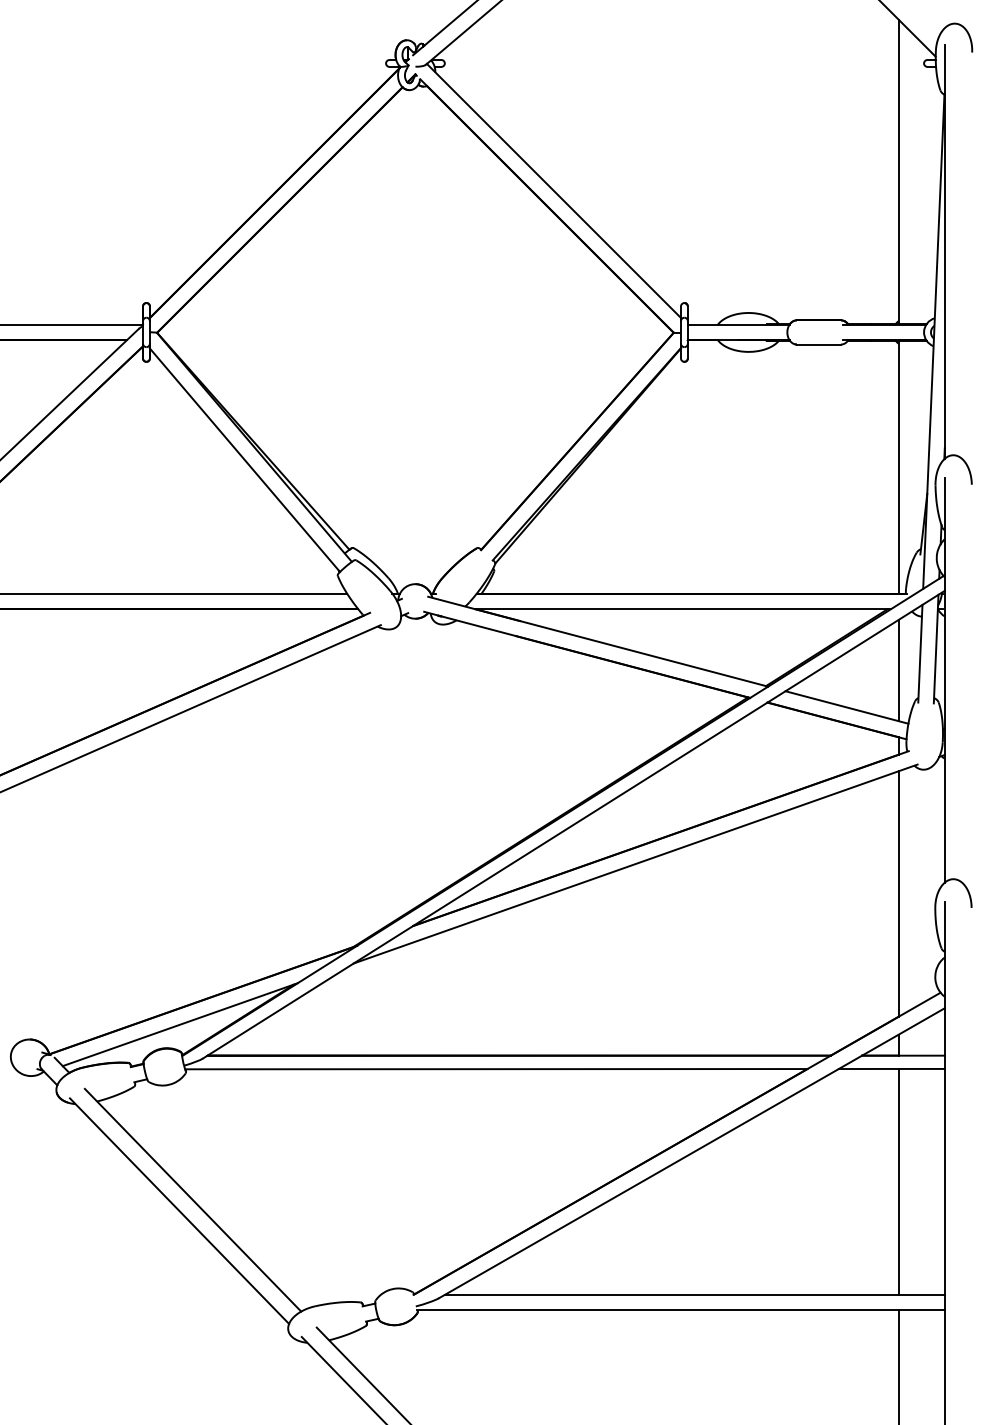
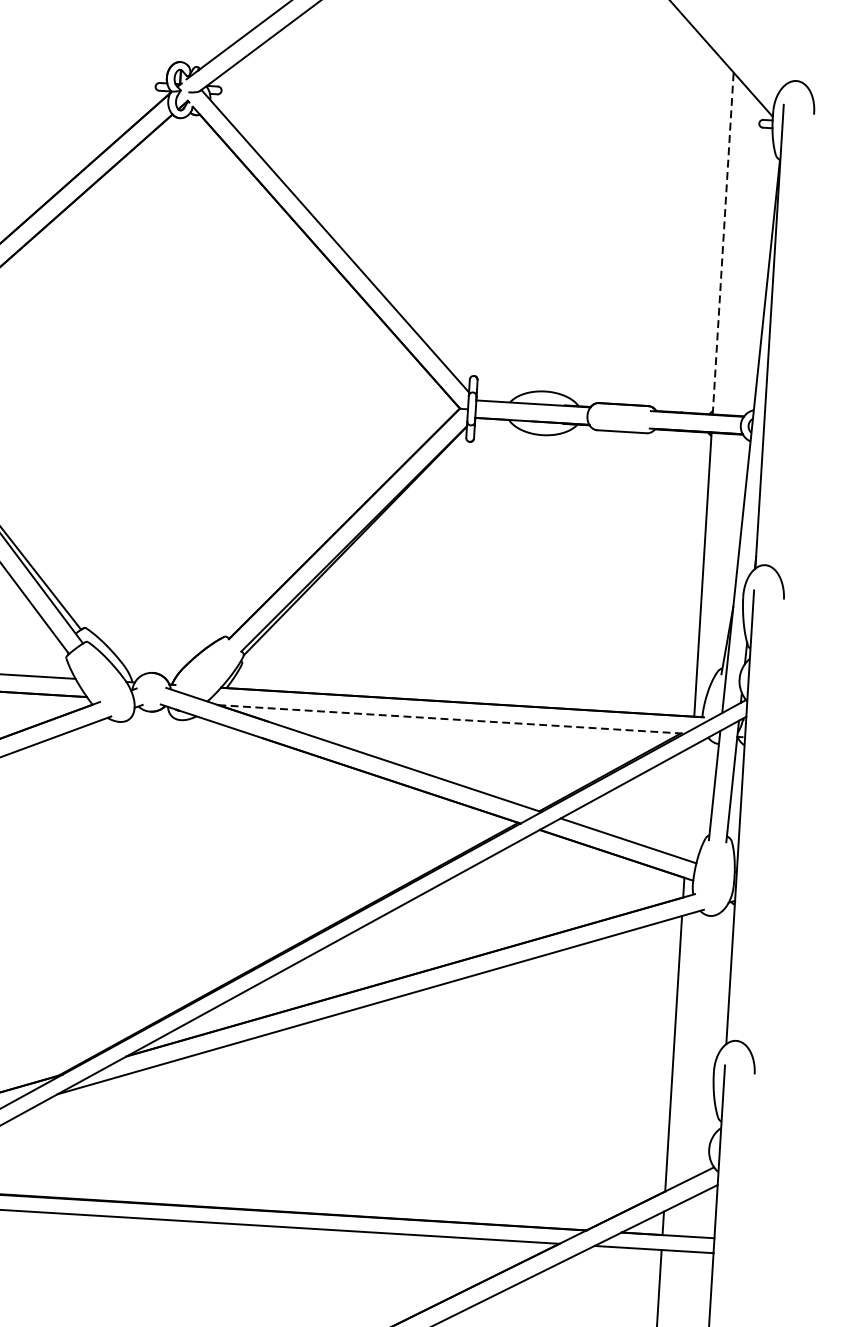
line: (898, 171) -> (723, 243), solid -> dashed
line: (683, 609) -> (451, 719), solid -> dashed
line: (898, 670) -> (688, 802), removed

